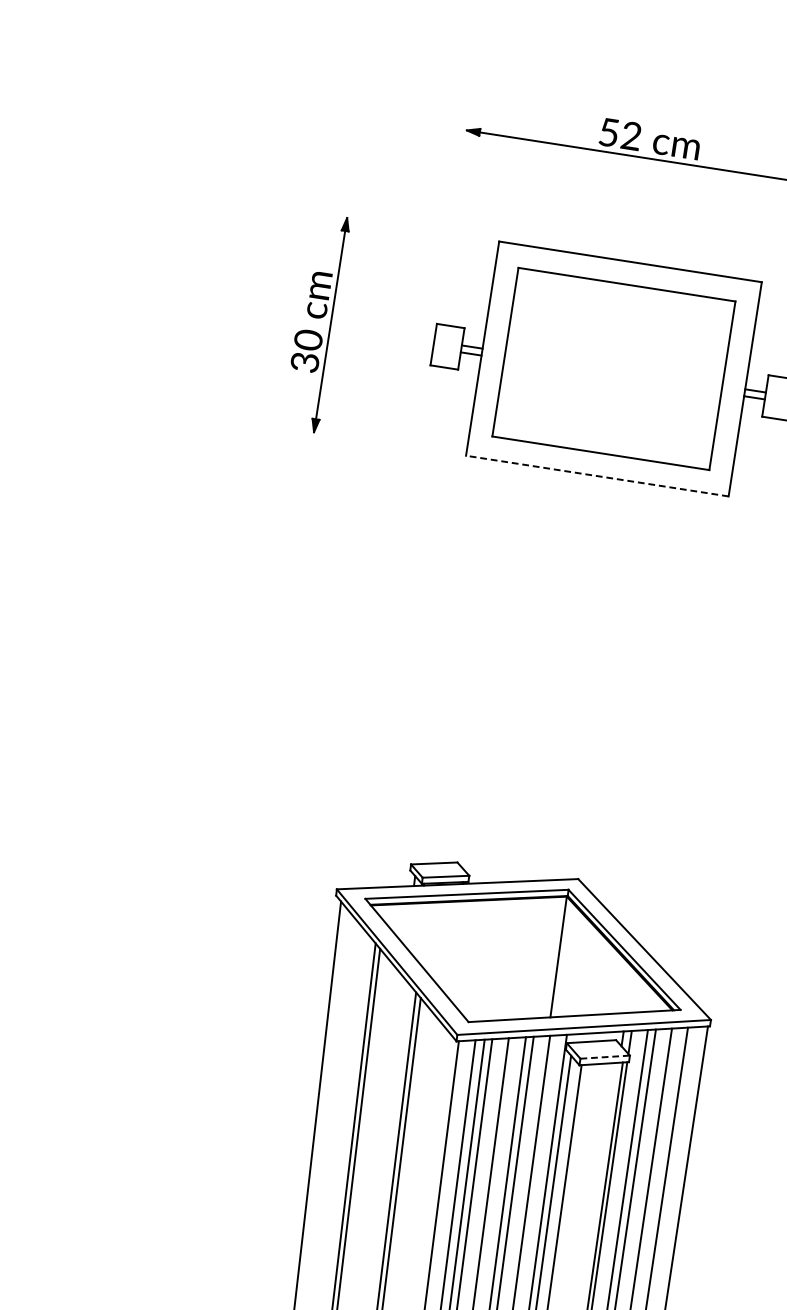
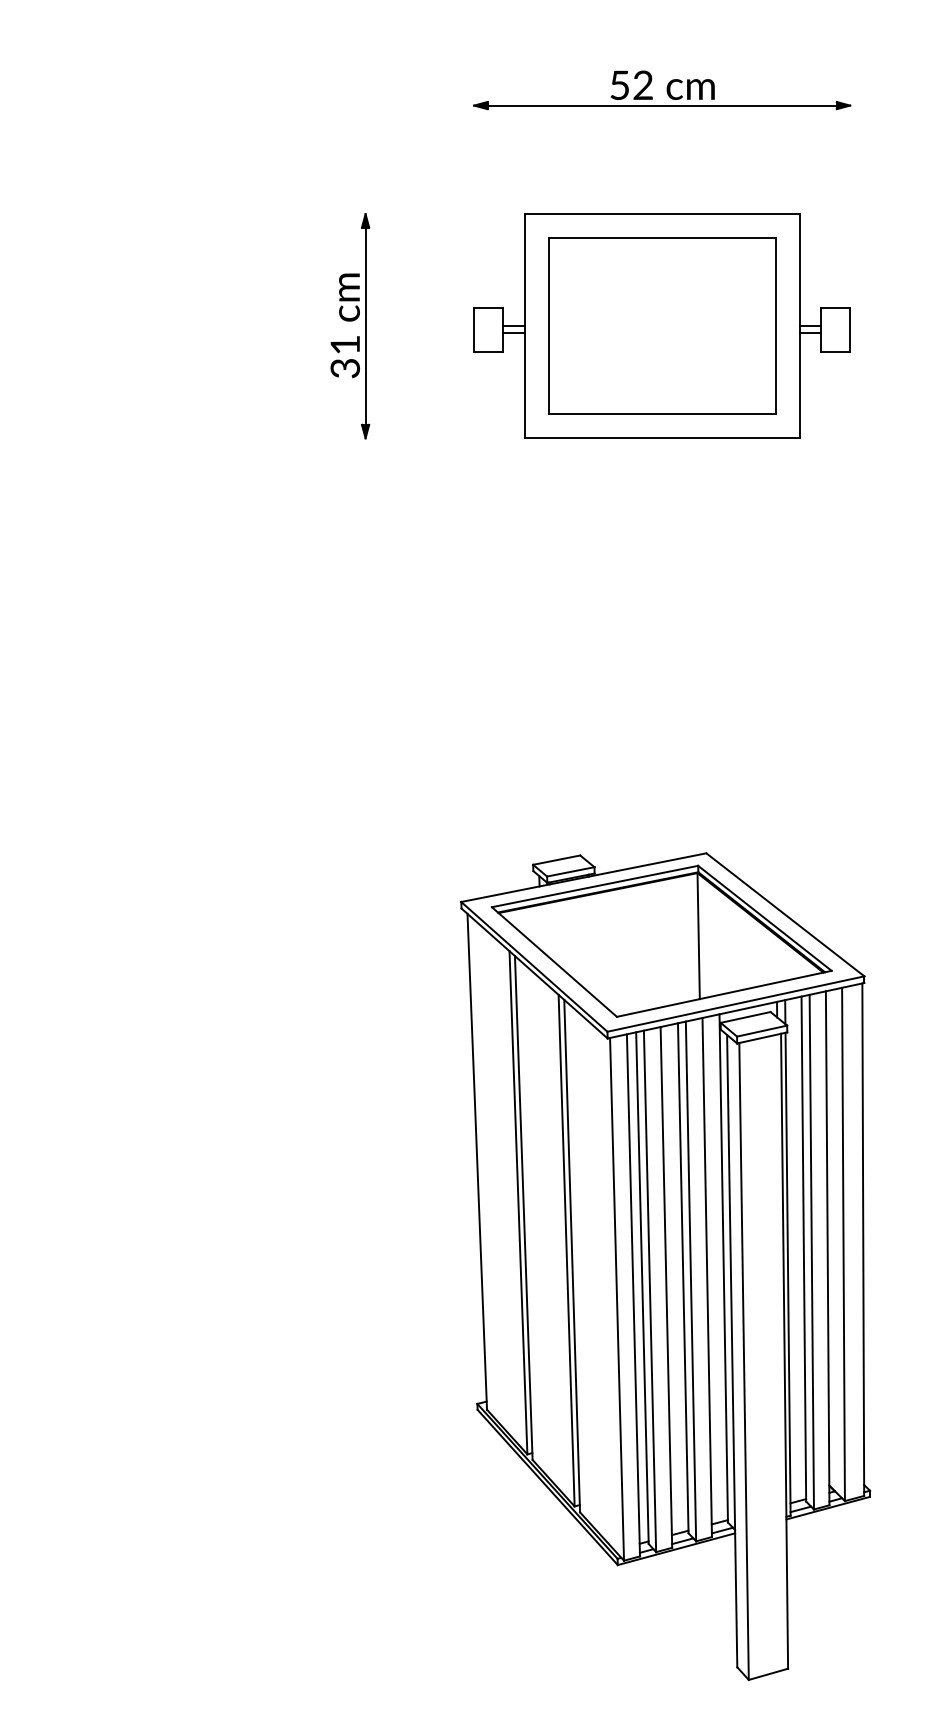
text: (307, 339) -> (344, 344), 30 -> 31
line: (596, 476) -> (661, 438), dashed -> solid
line: (605, 1057) -> (762, 1031), dashed -> solid

